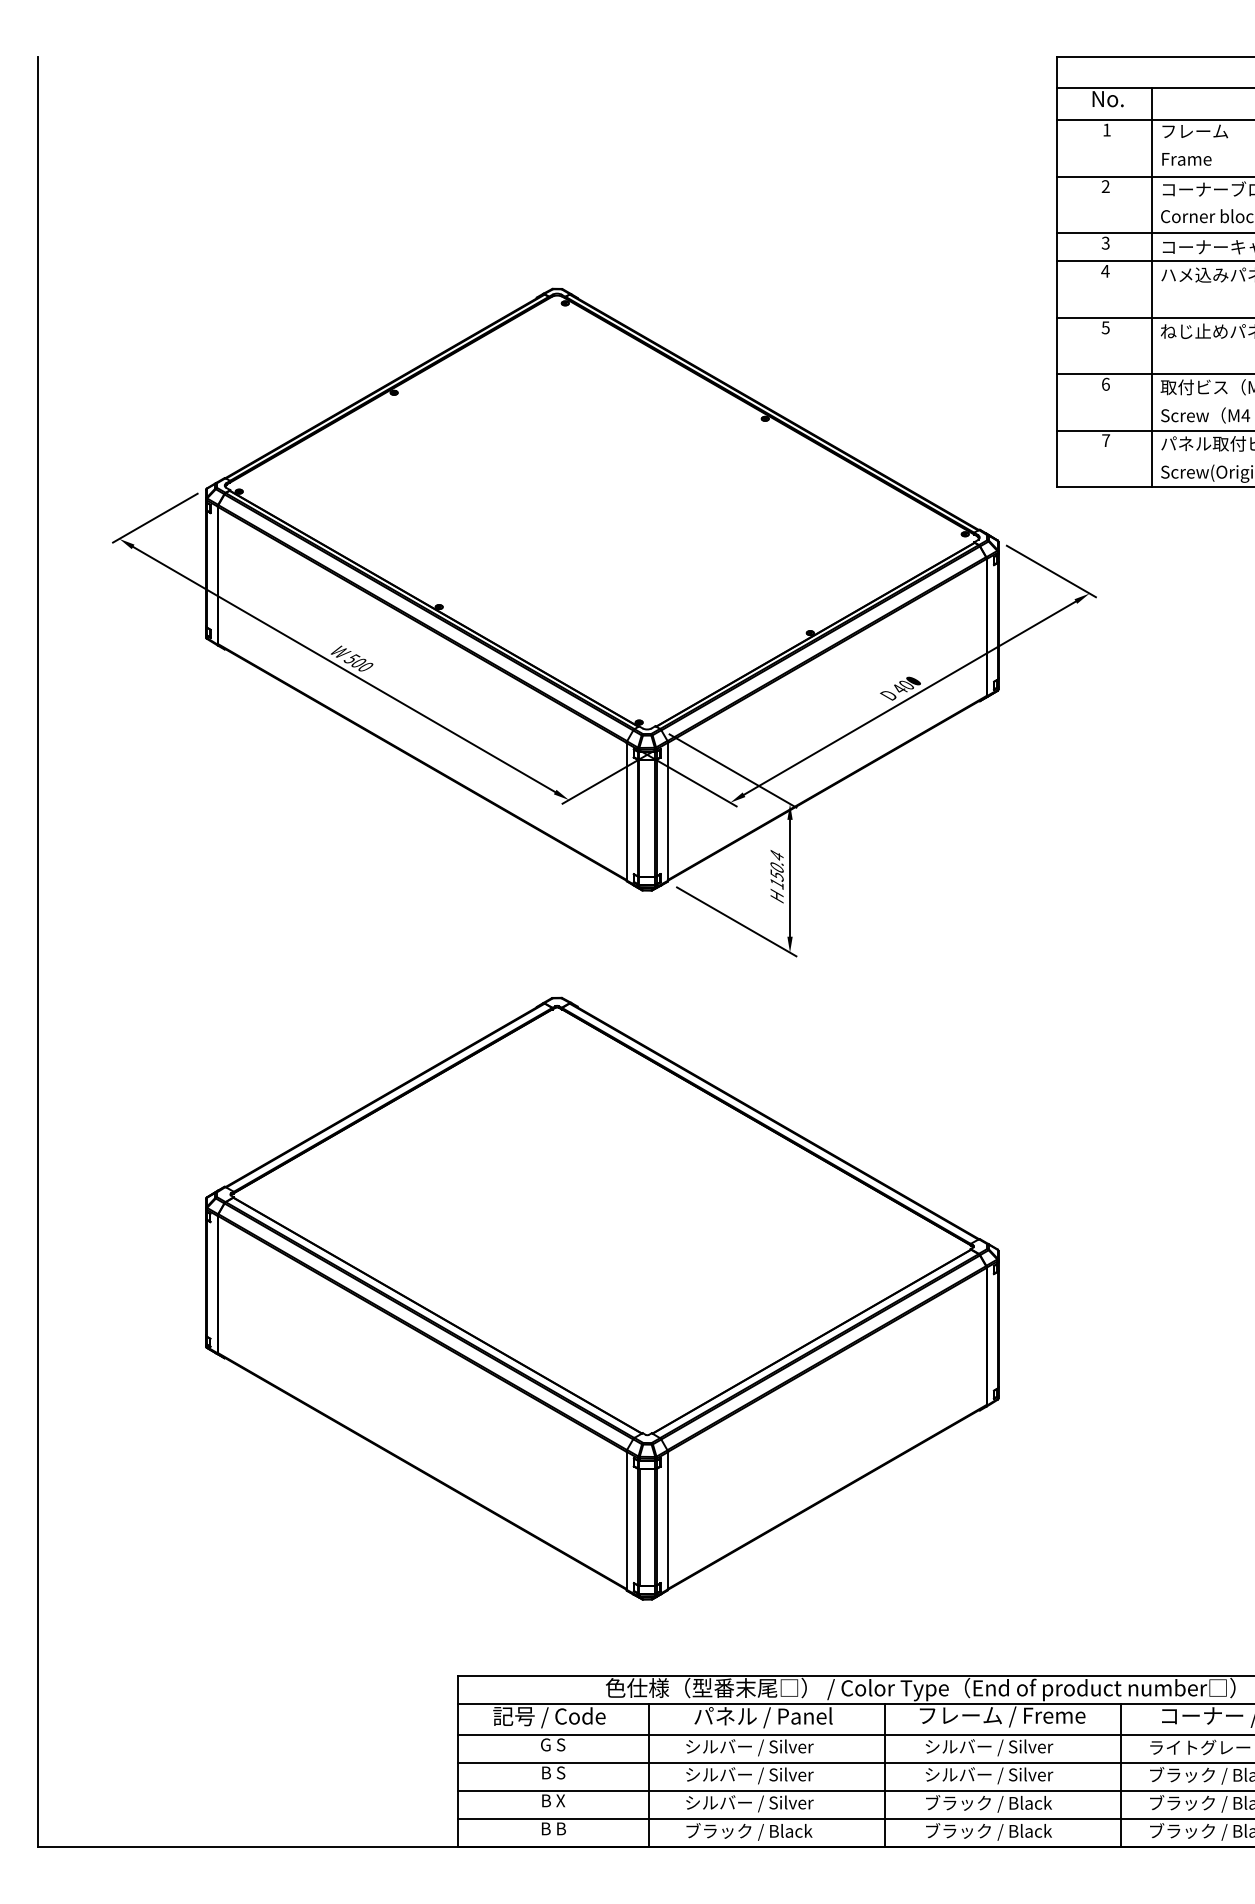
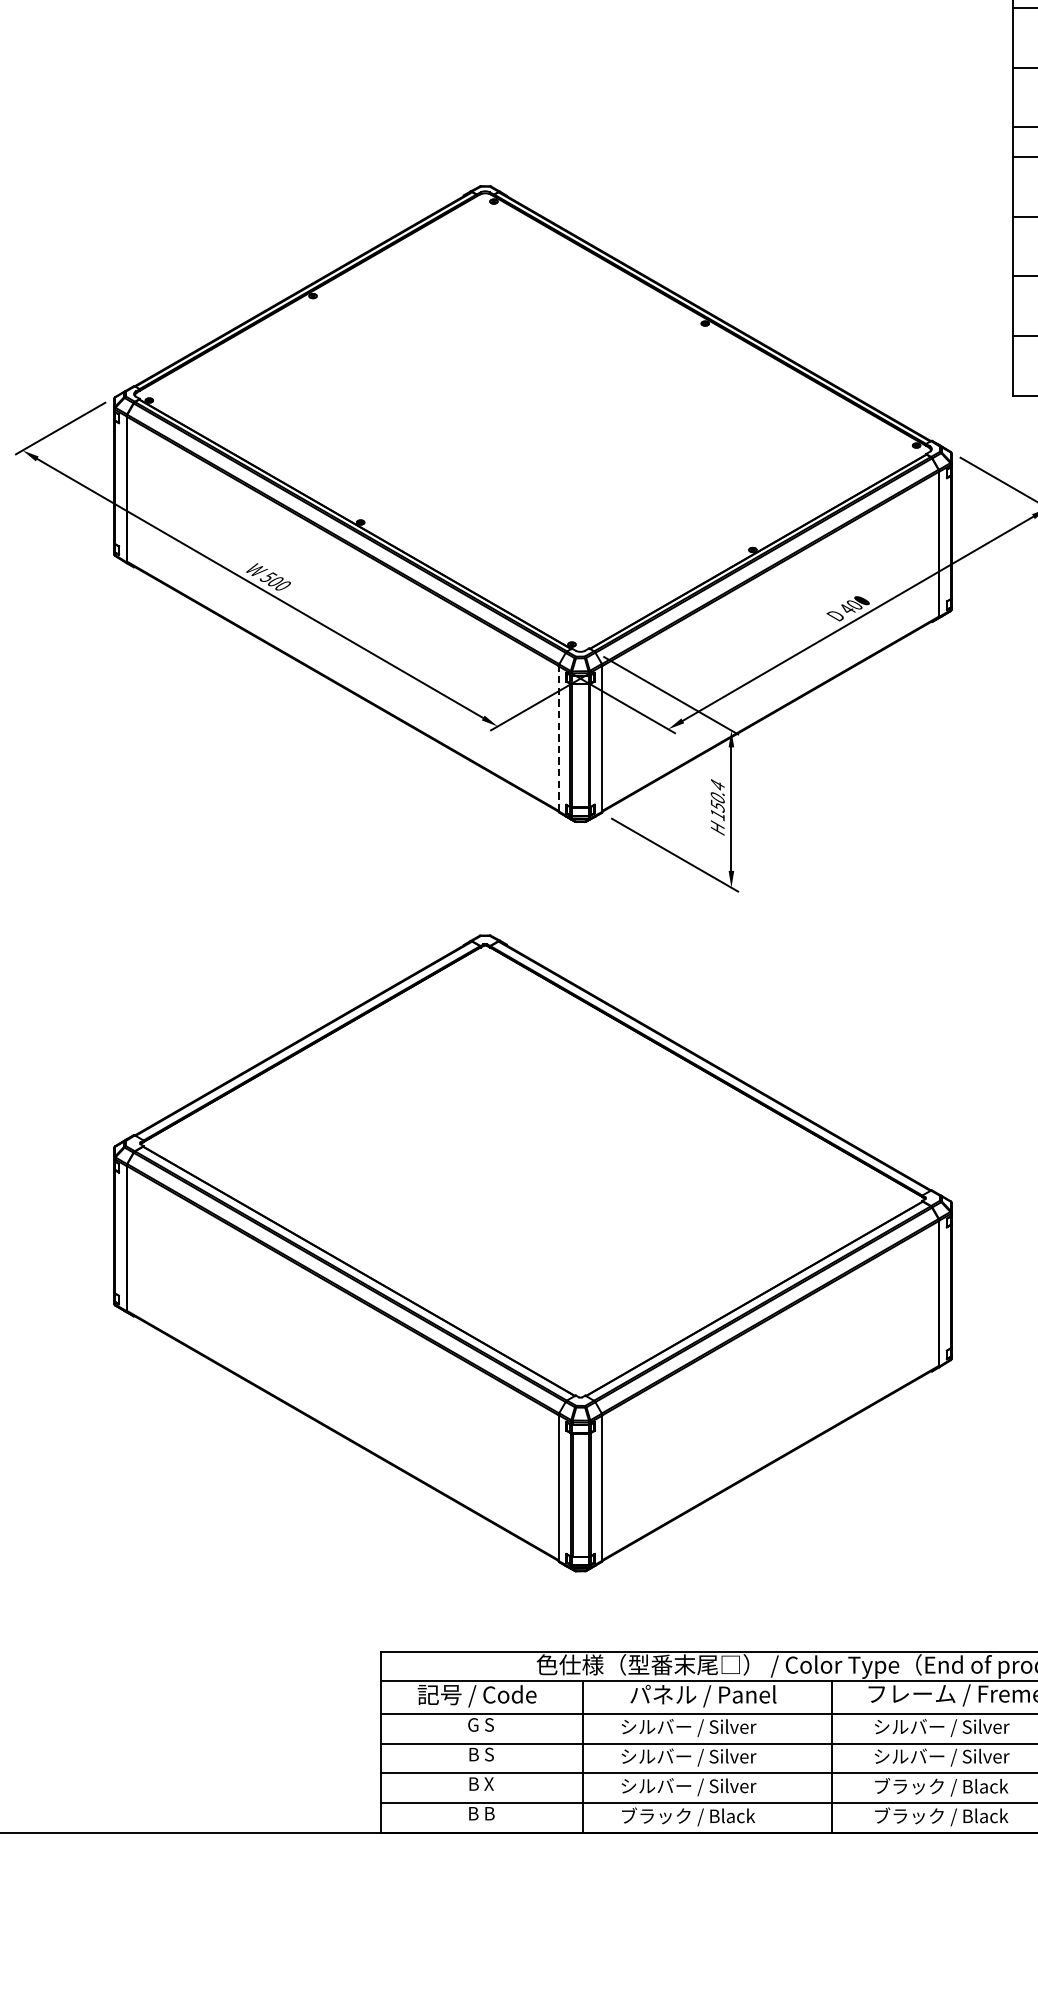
line: (626, 811) -> (558, 738), solid -> dashed

